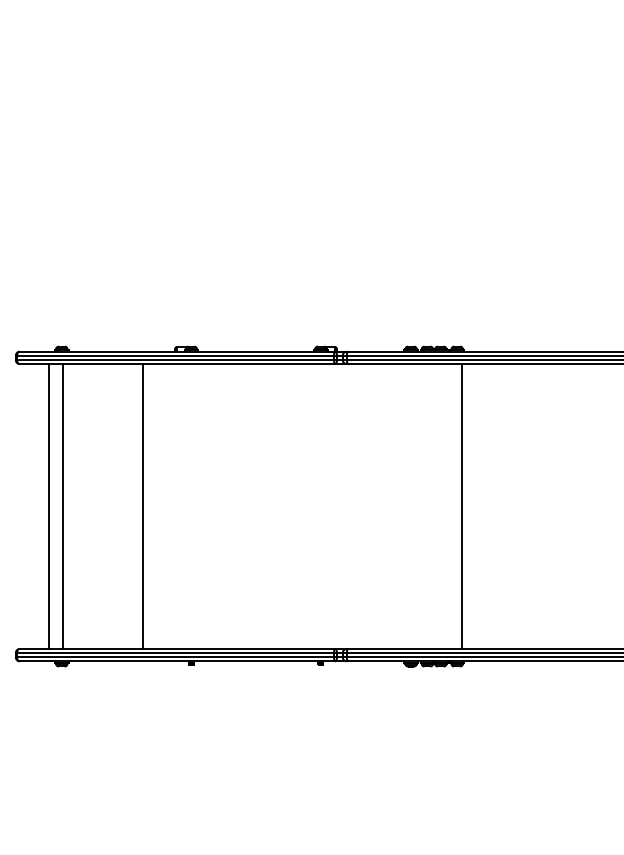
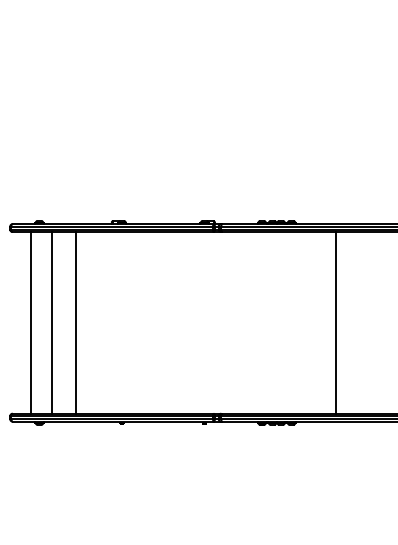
line: (61, 505) -> (51, 322), moved
line: (143, 505) -> (75, 322), moved
line: (461, 505) -> (335, 322), moved

